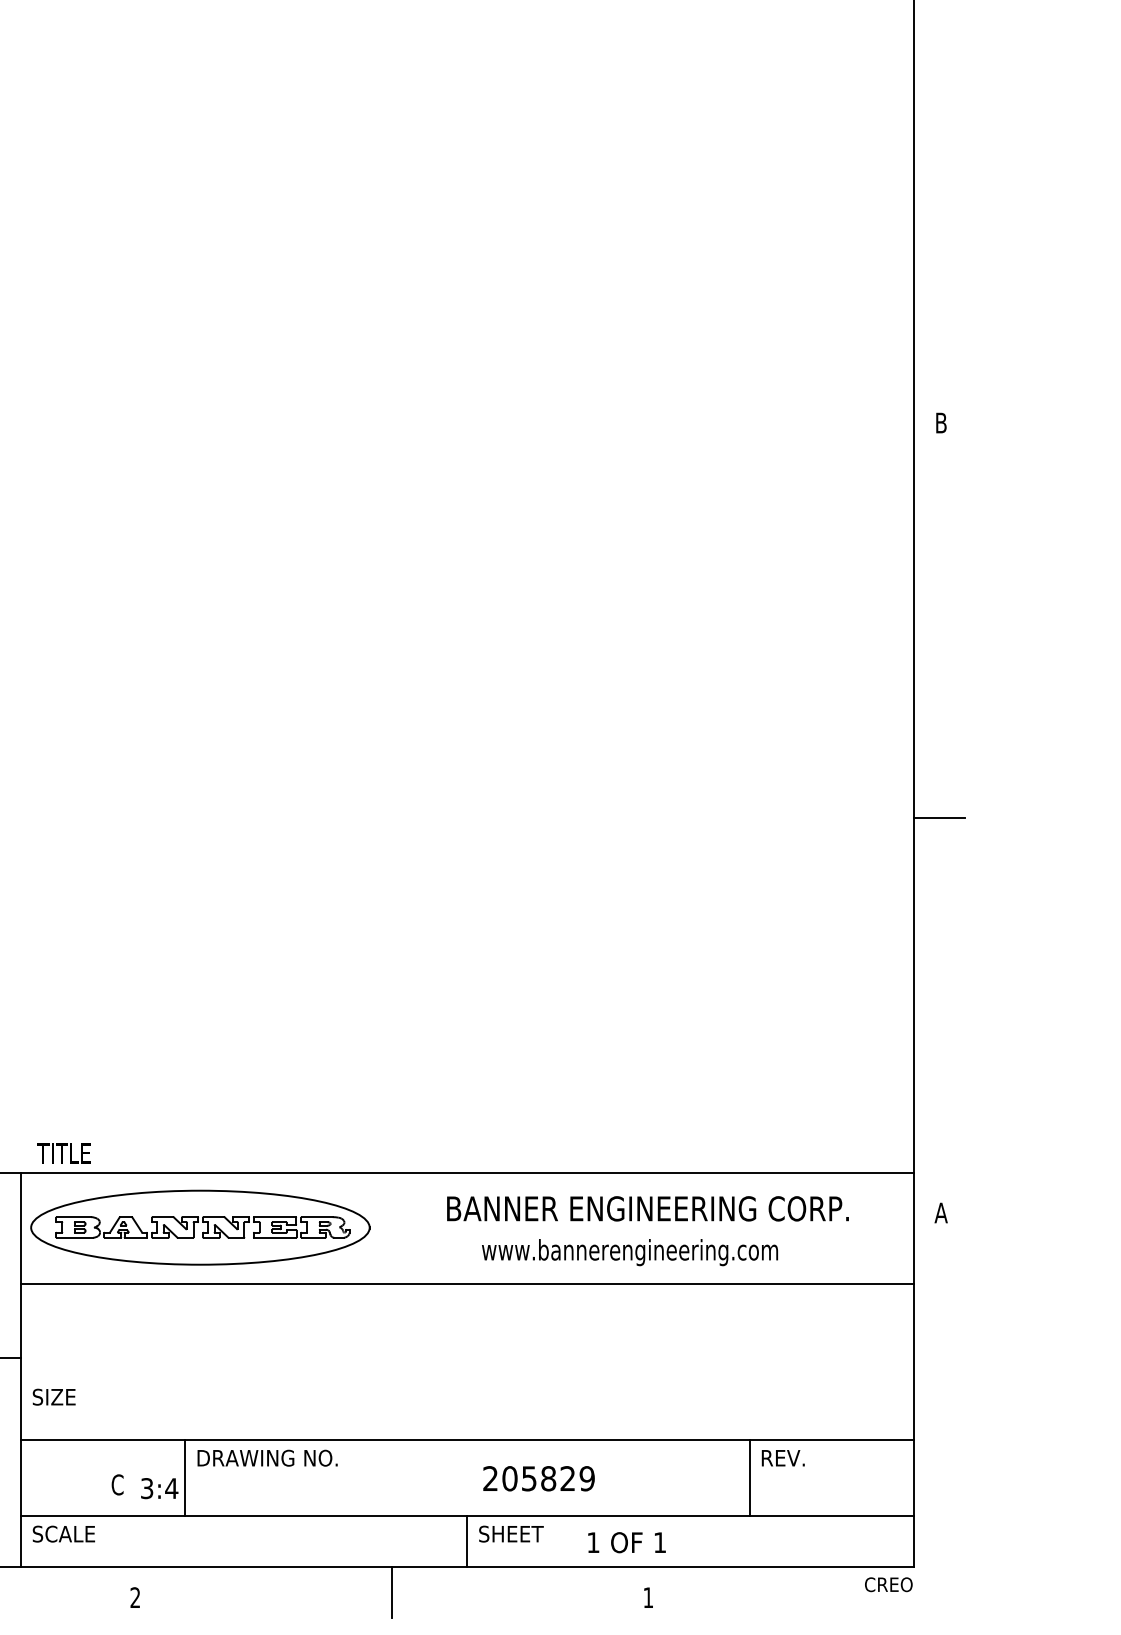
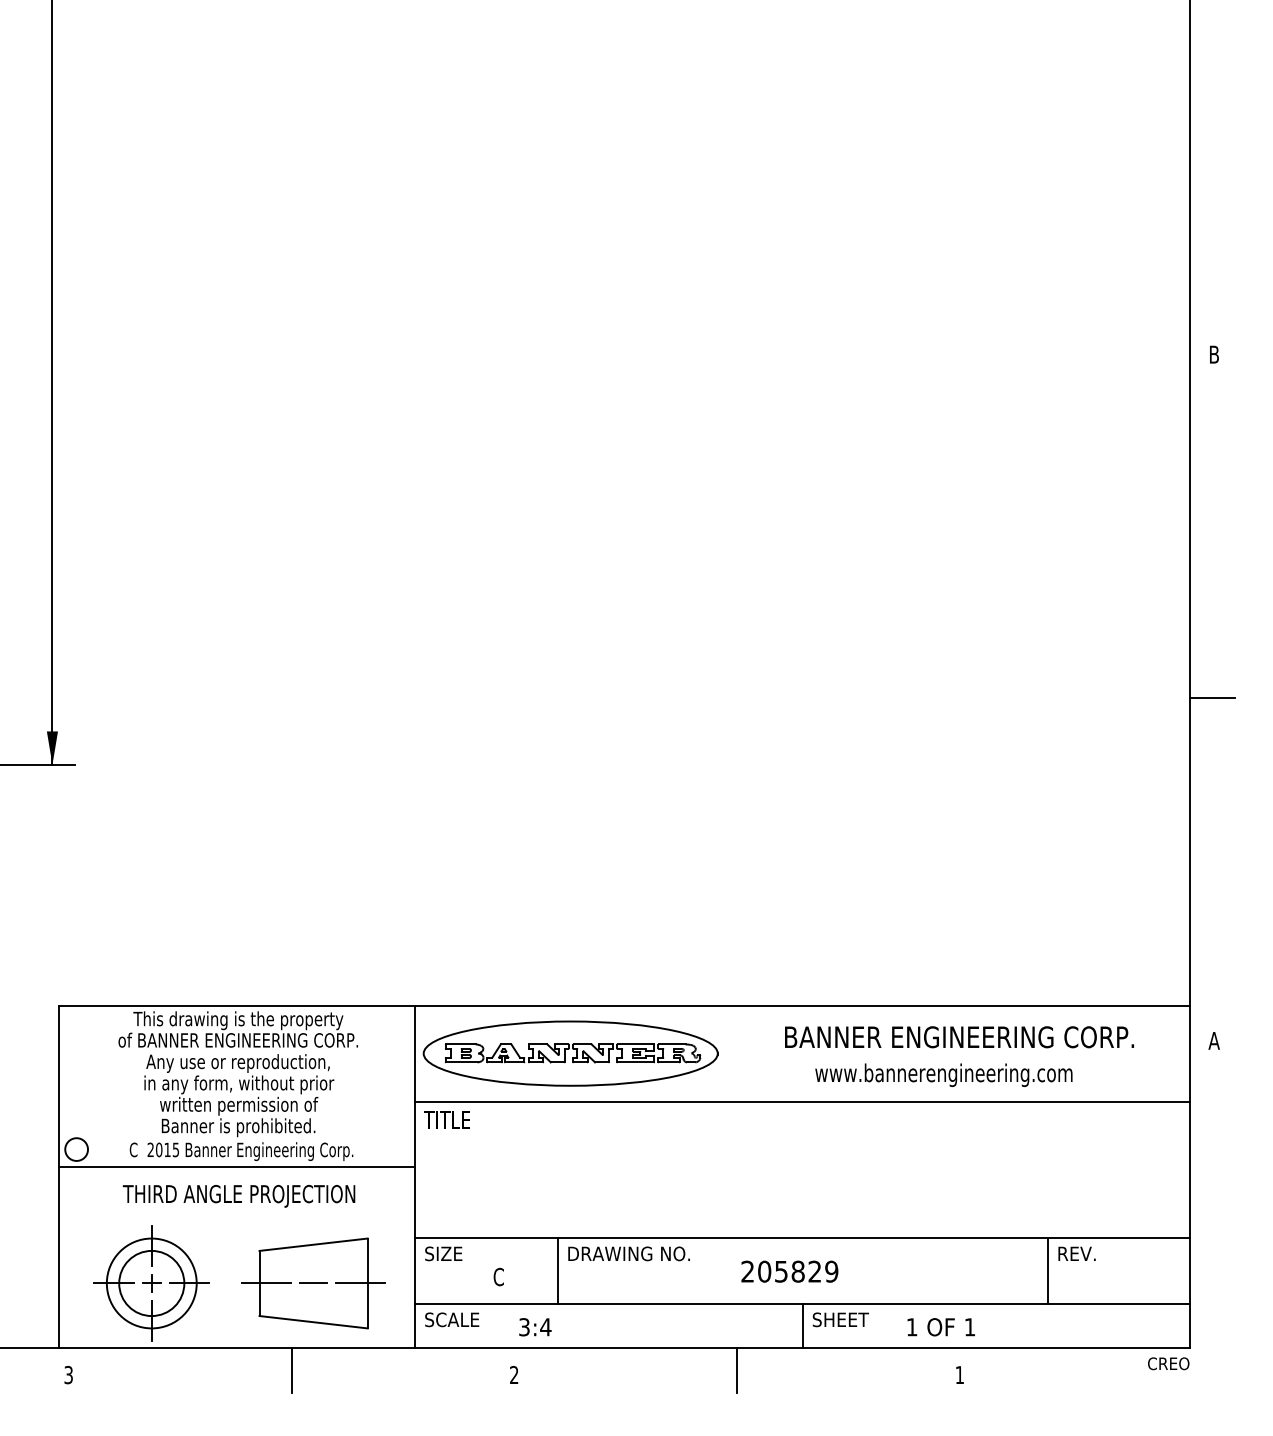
text: (63, 1152) -> (446, 1119), moved
text: (53, 1396) -> (443, 1253), moved
text: (538, 1478) -> (789, 1271), moved
text: (159, 1488) -> (535, 1327), moved

